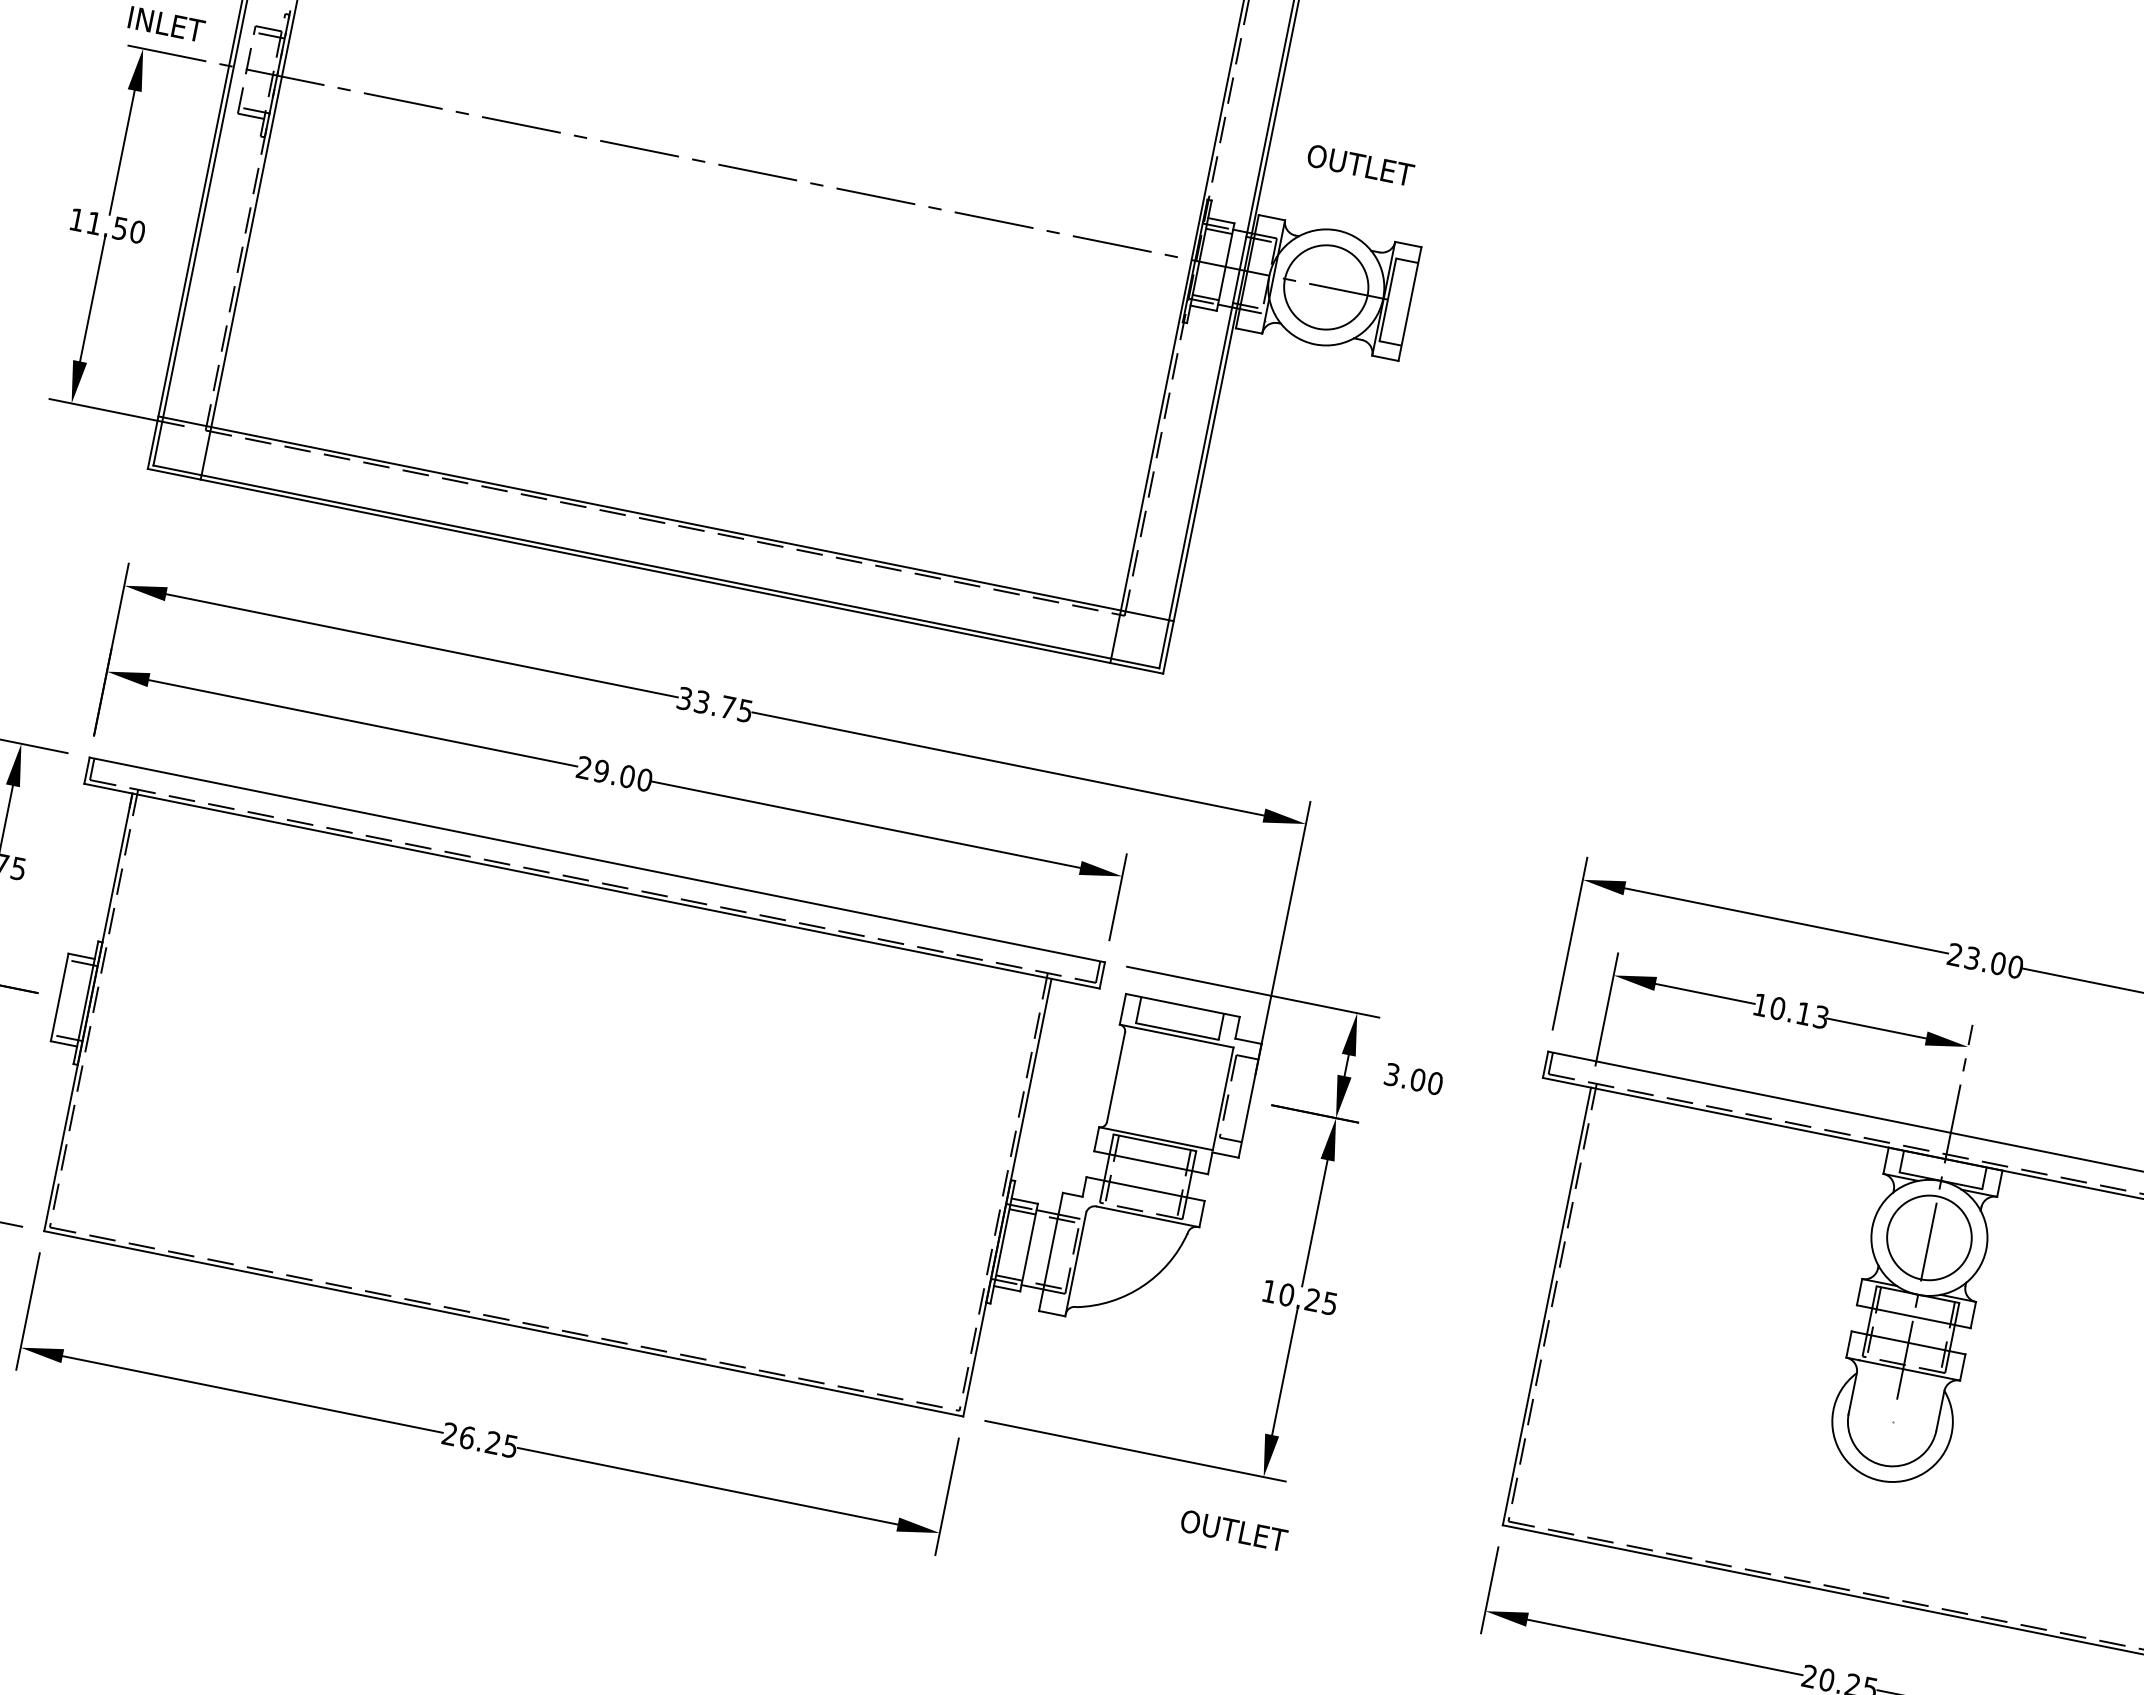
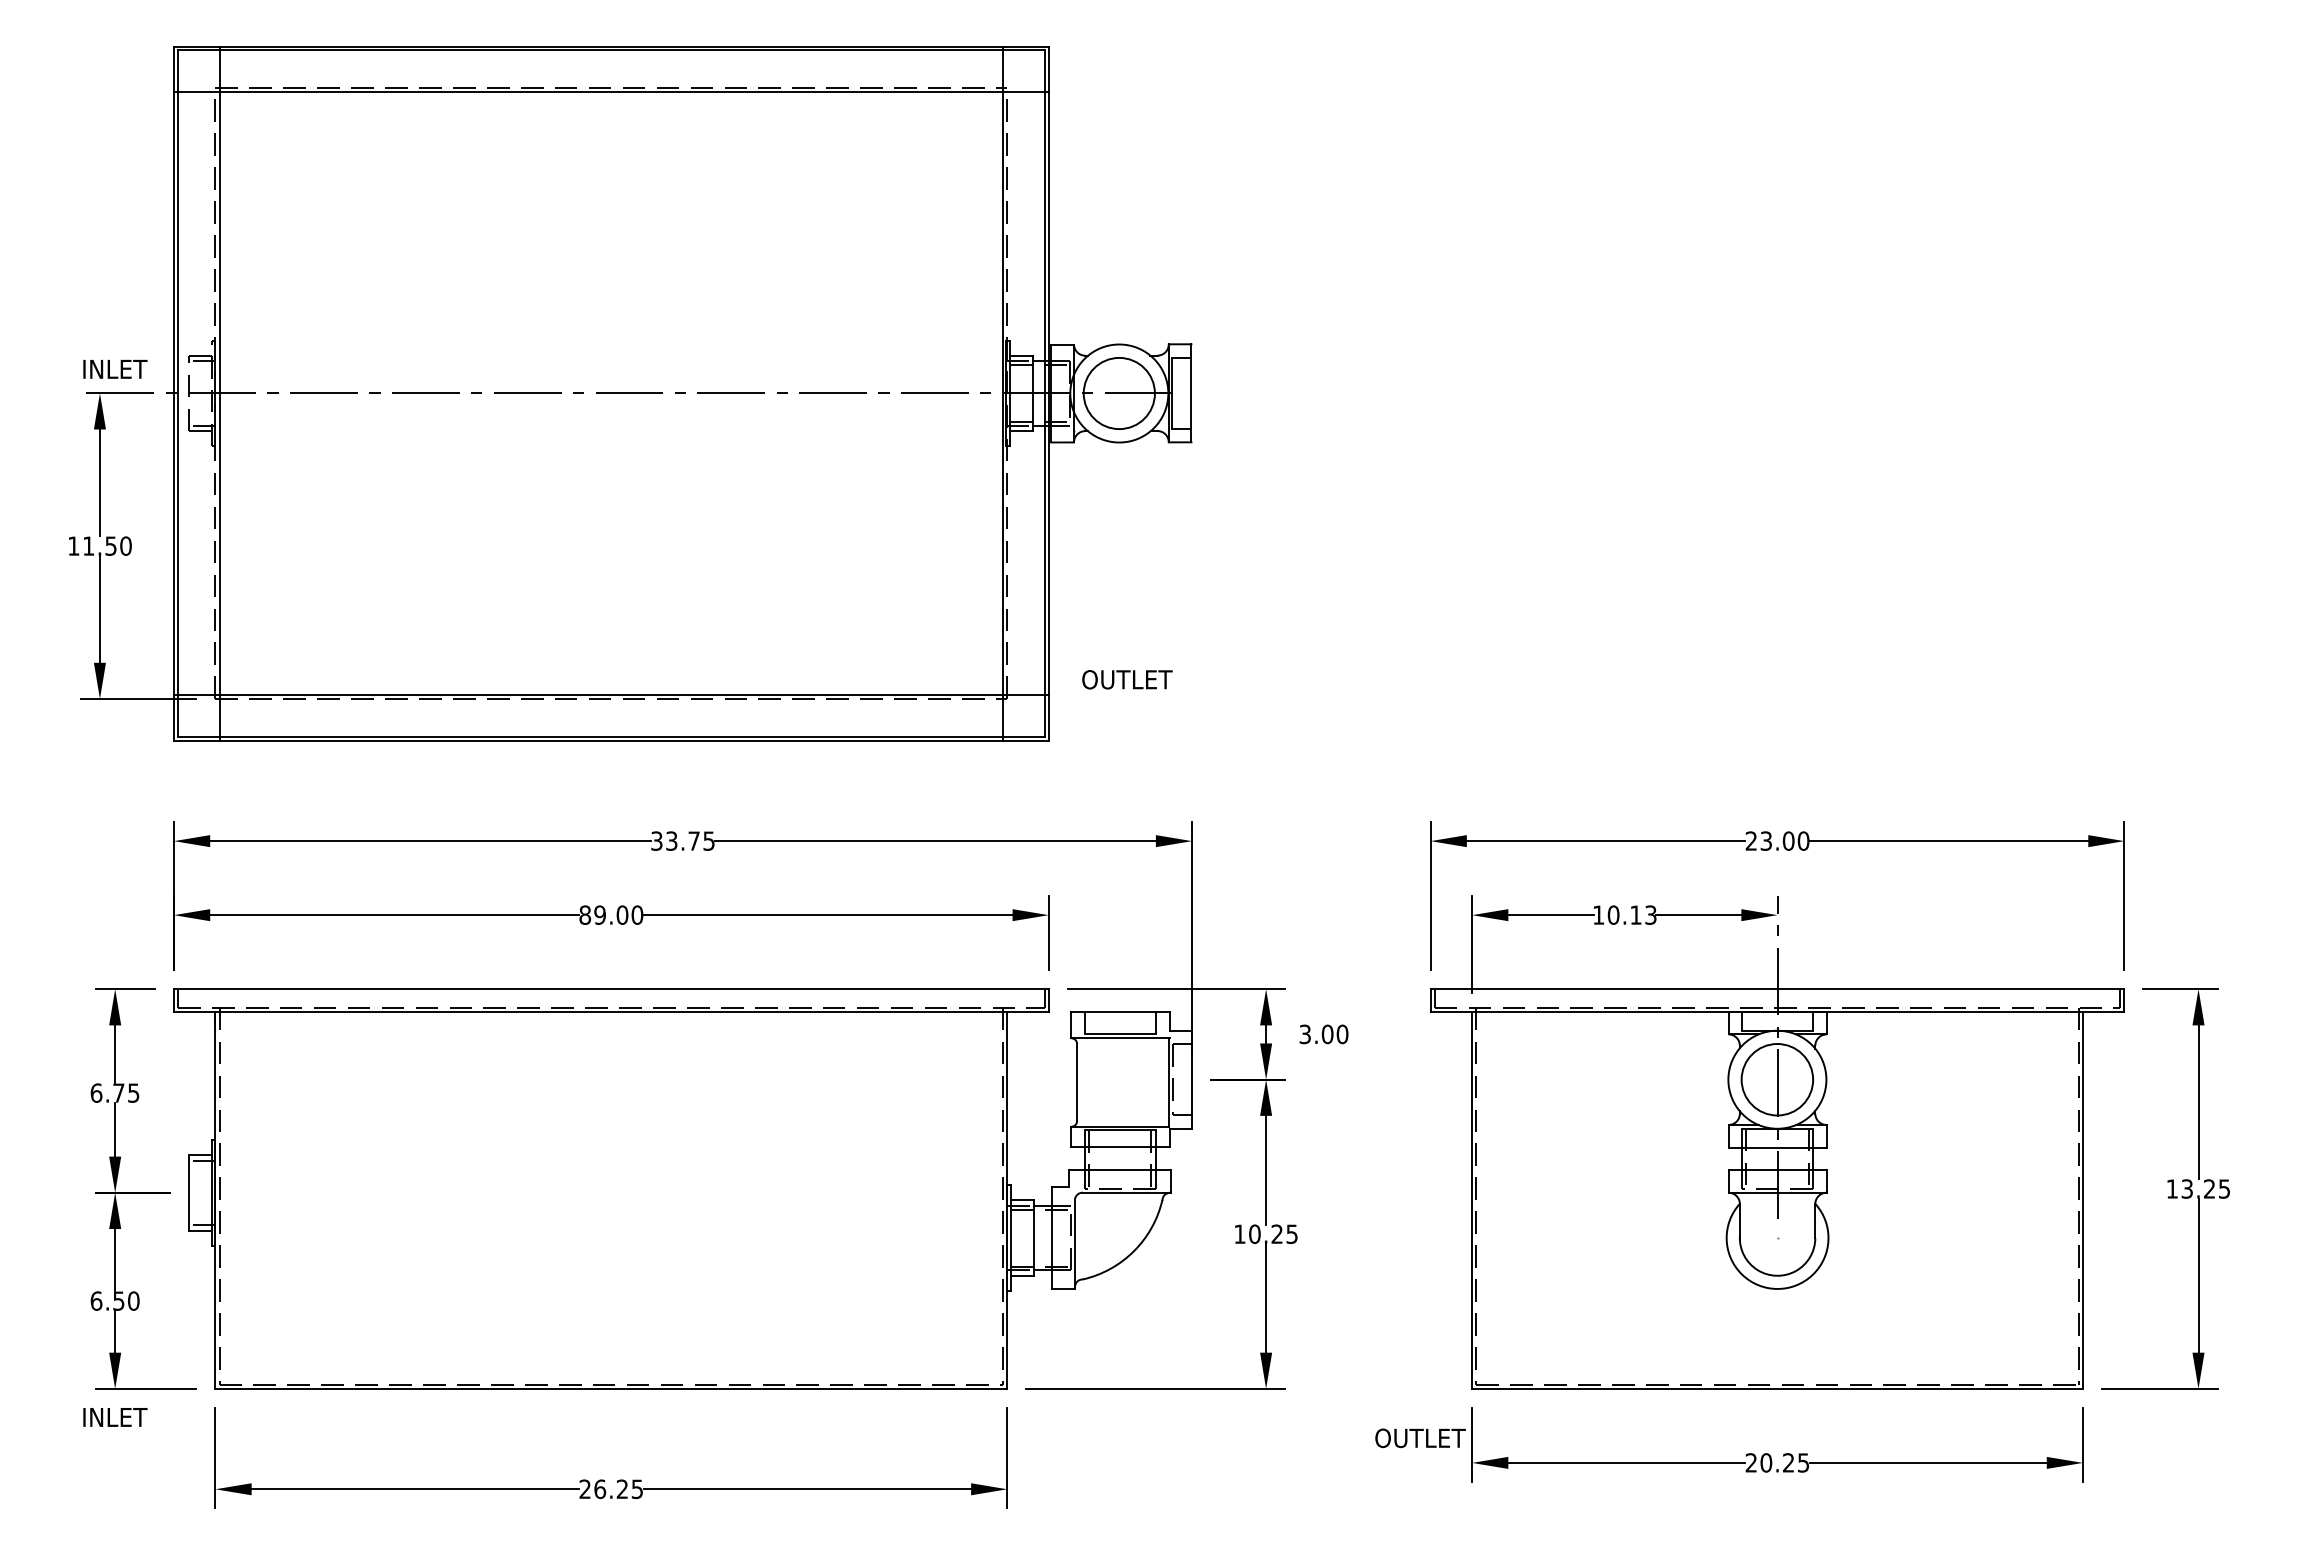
text: (1360, 165) -> (1127, 679), moved
text: (584, 767) -> (585, 914), 29.00 -> 89.00
text: (1233, 1530) -> (1420, 1438), moved

